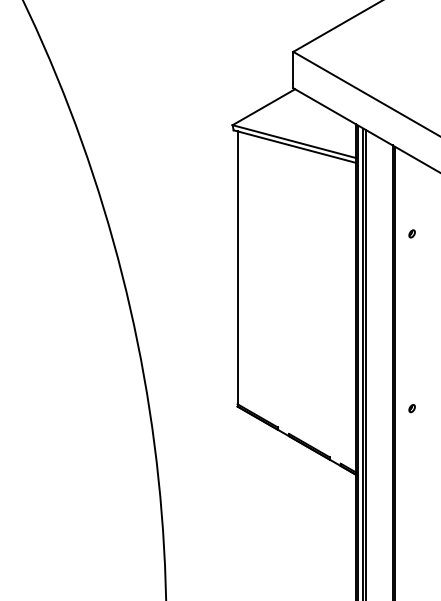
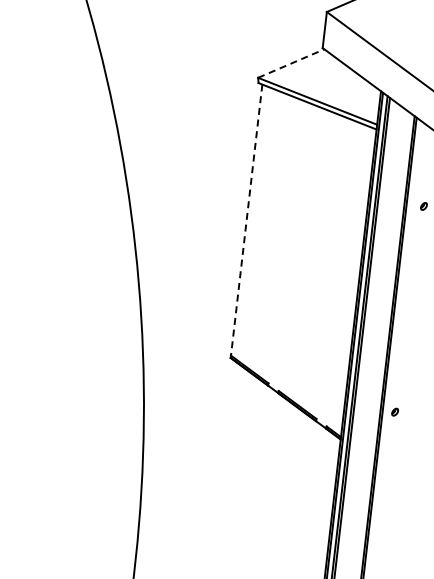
line: (264, 106) -> (291, 62), solid -> dashed
line: (237, 268) -> (246, 220), solid -> dashed
part: (411, 408) -> (394, 412), moved

